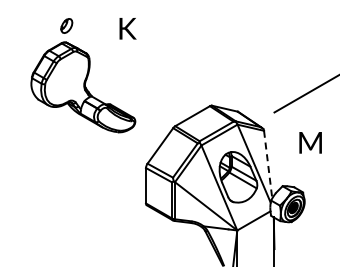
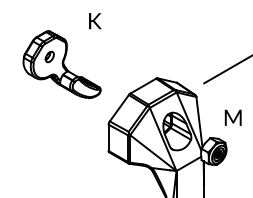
part: (66, 25) -> (49, 56), moved
text: (310, 142) -> (233, 117), moved
line: (268, 165) -> (199, 122), dashed -> solid

